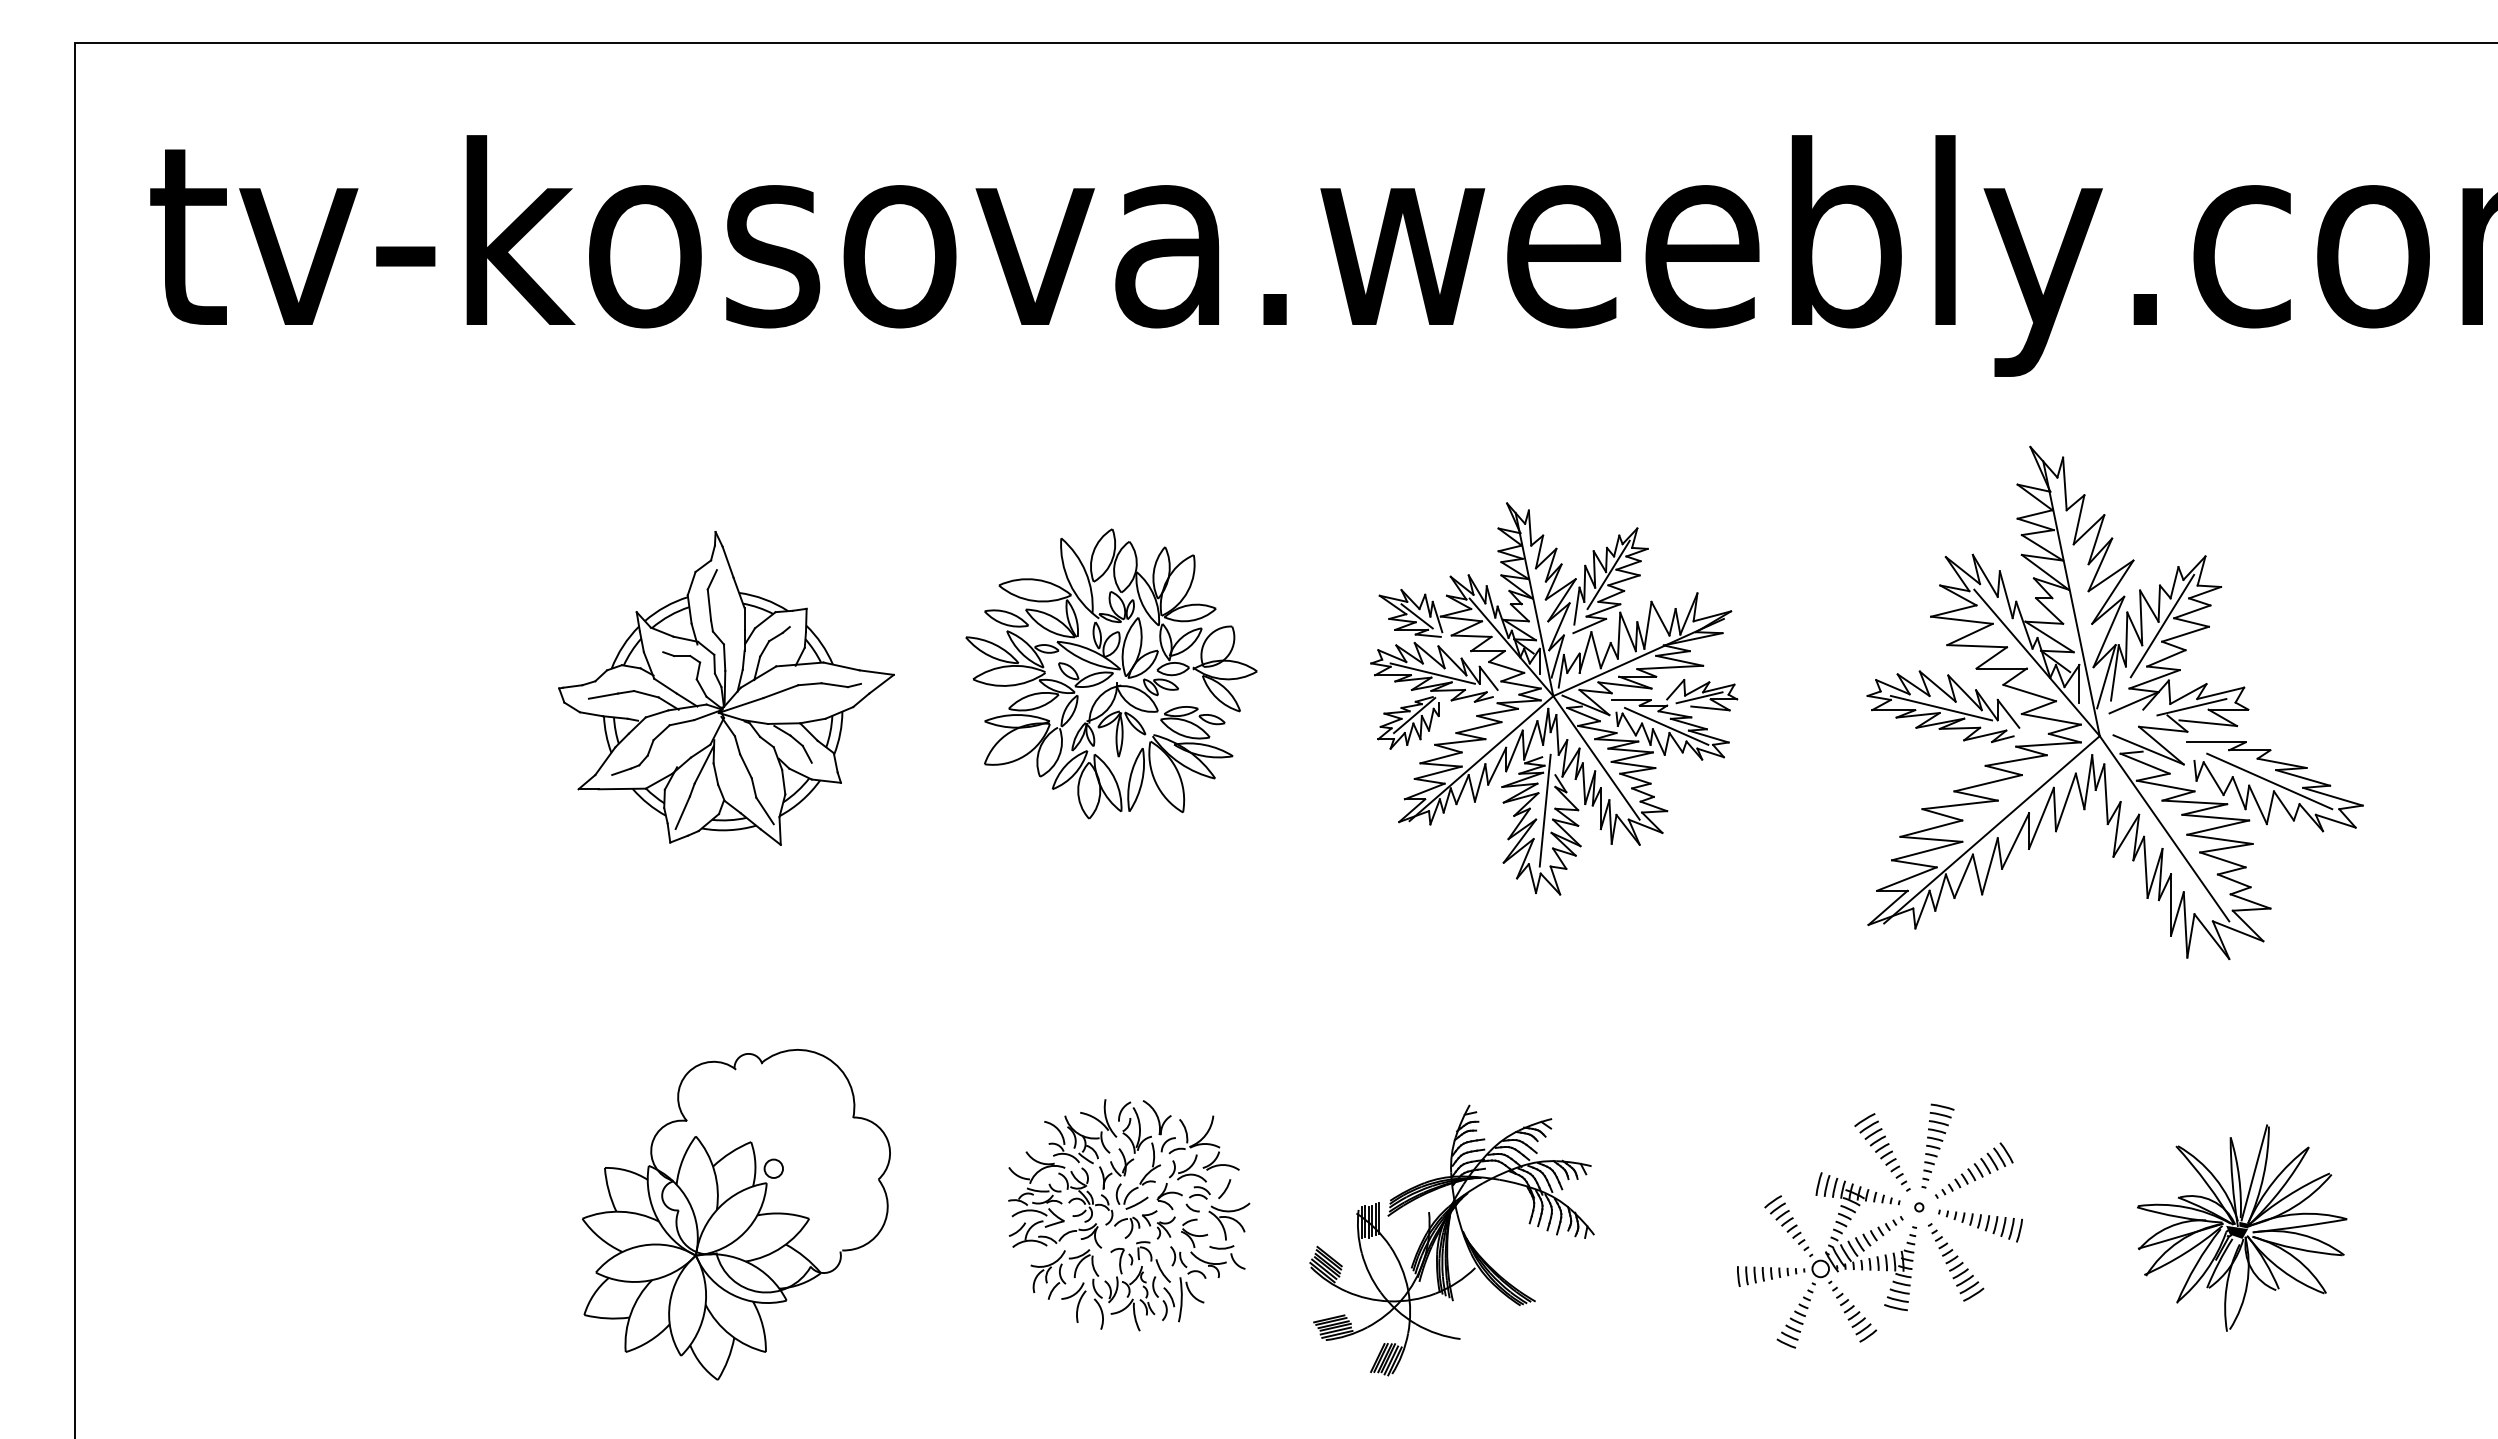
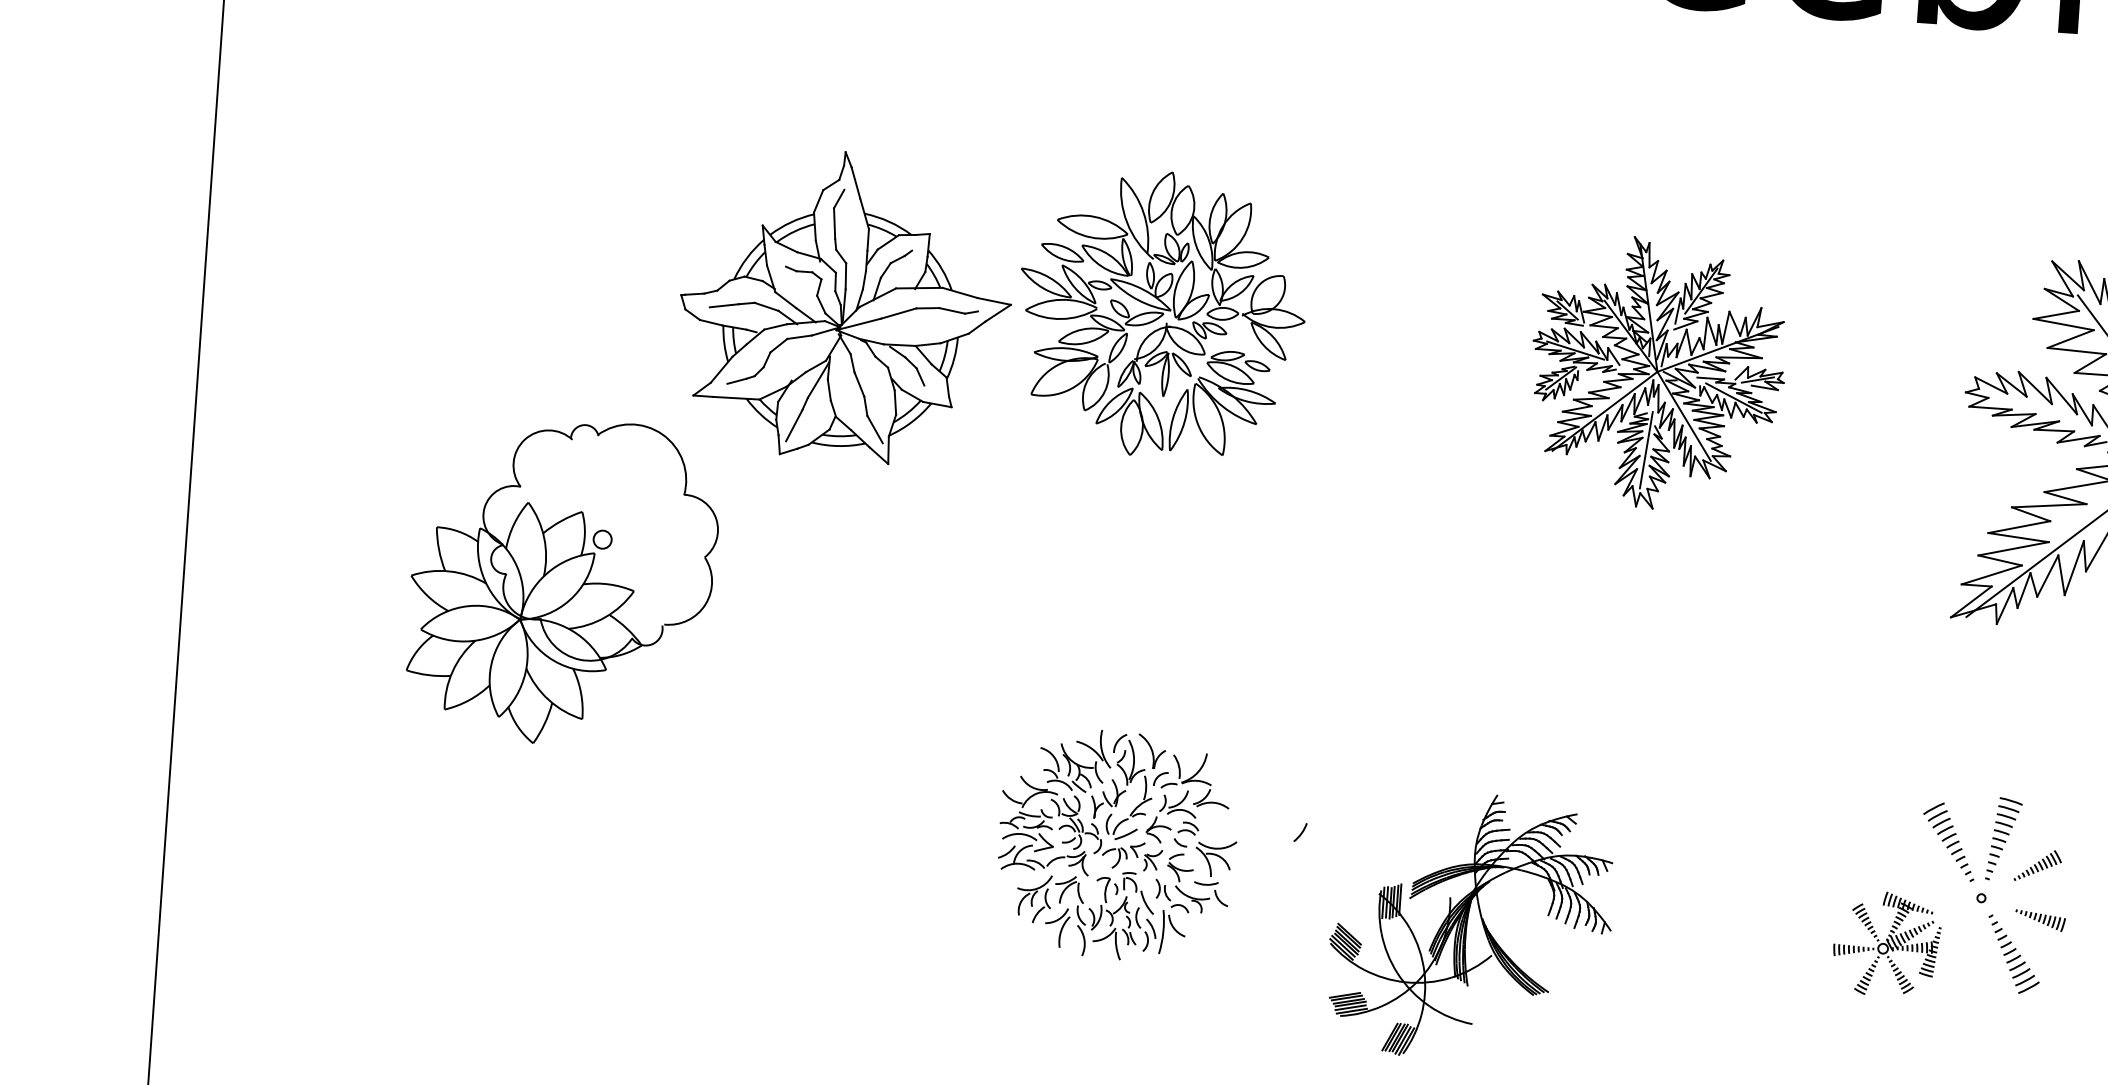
part: (1111, 673) -> (1161, 314), moved
part: (1554, 698) -> (1658, 373), size x0.7
line: (1941, 707) -> (2037, 408), removed
part: (1974, 1170) -> (2038, 865), size x0.6
part: (736, 1214) -> (562, 582), moved
part: (1129, 1215) -> (1117, 845), moved
part: (1980, 1225) -> (2040, 920), size x0.6
part: (1451, 1240) -> (1470, 926), moved
part: (1826, 1260) -> (1886, 944), size x0.6

